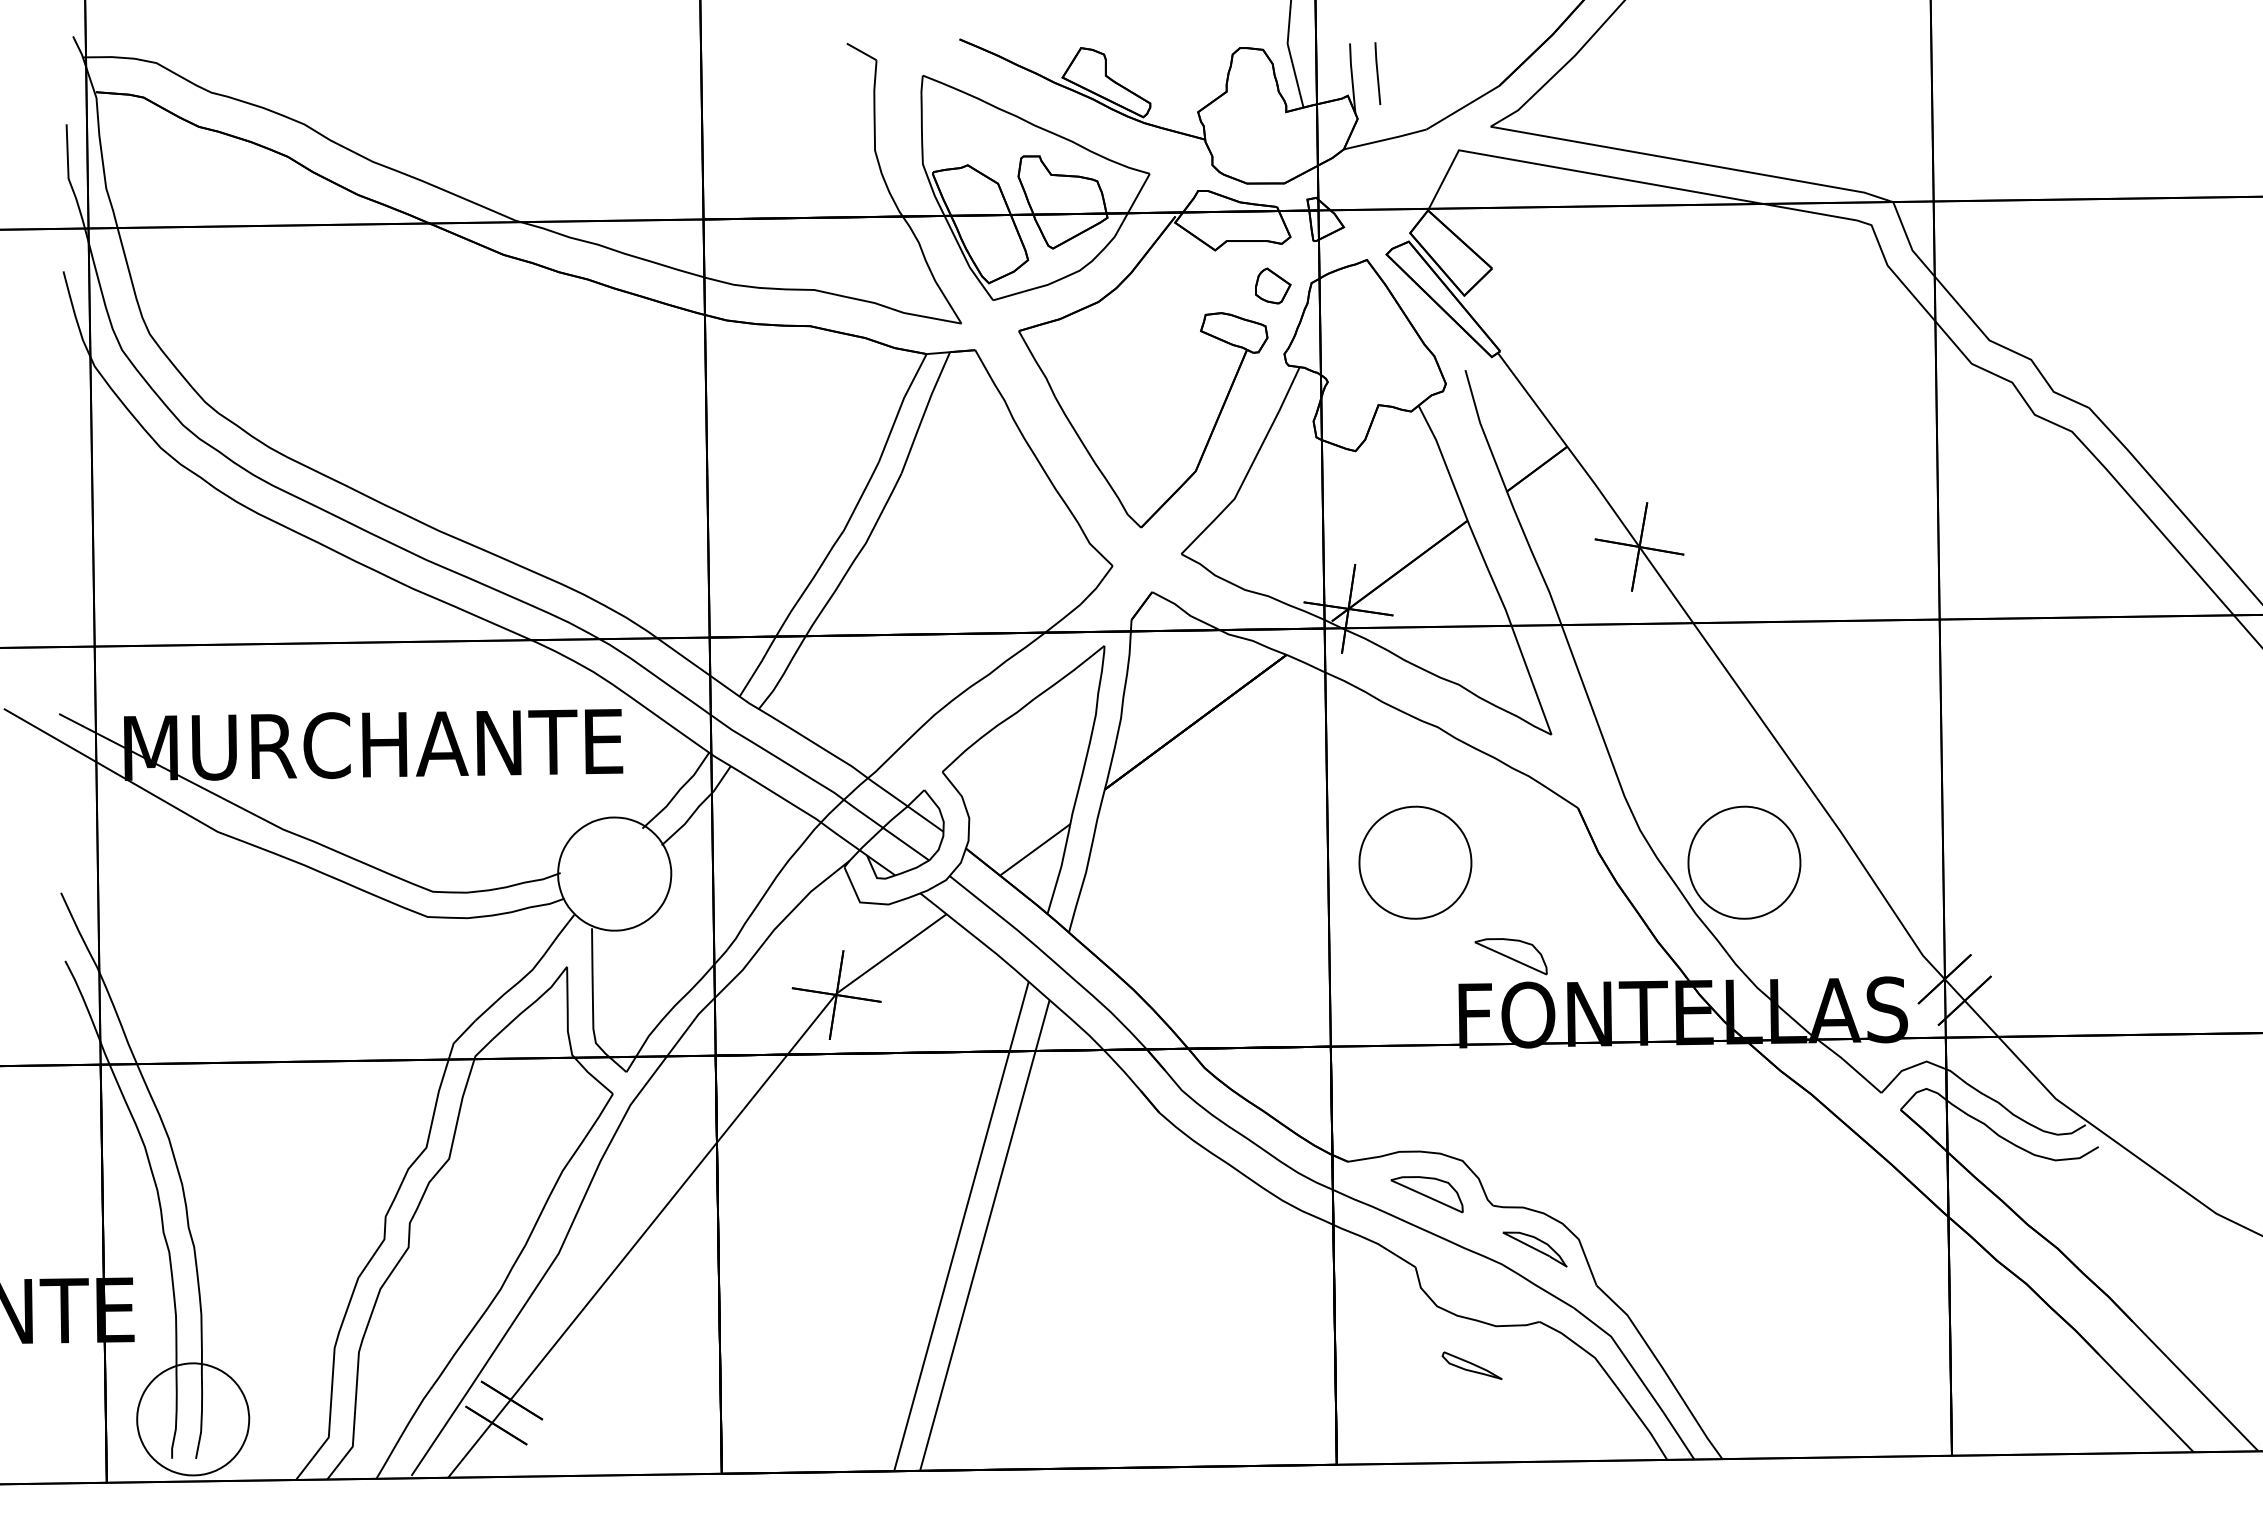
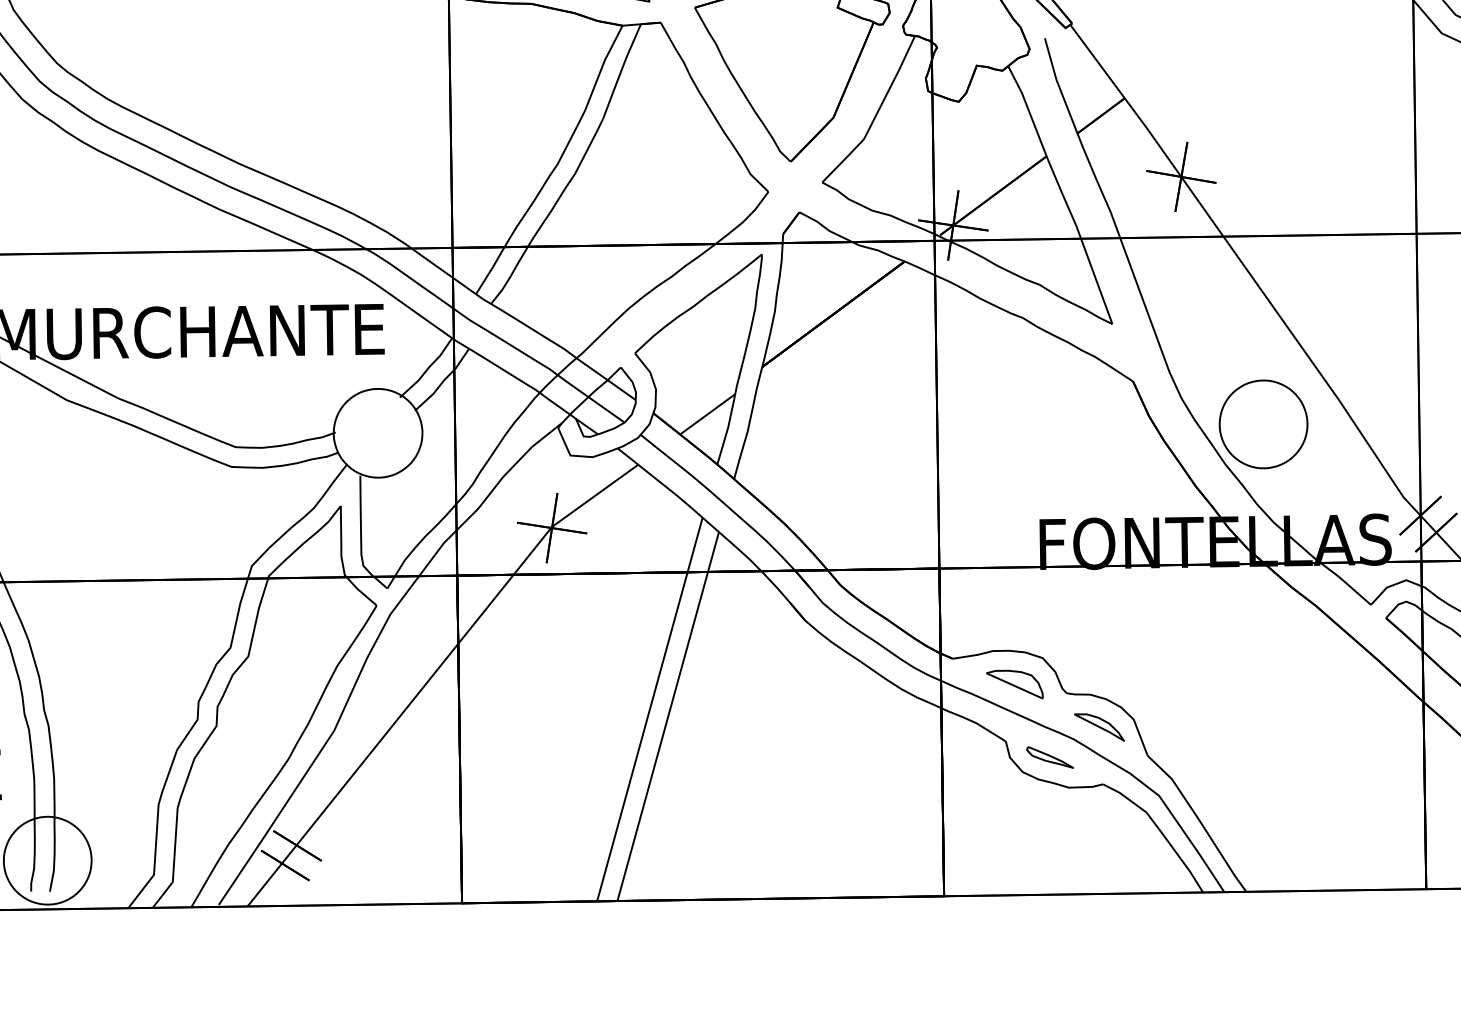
part: (1415, 862) -> (1005, 424), removed
part: (1510, 956) -> (1080, 497), removed
part: (1471, 1365) -> (1049, 757), moved

